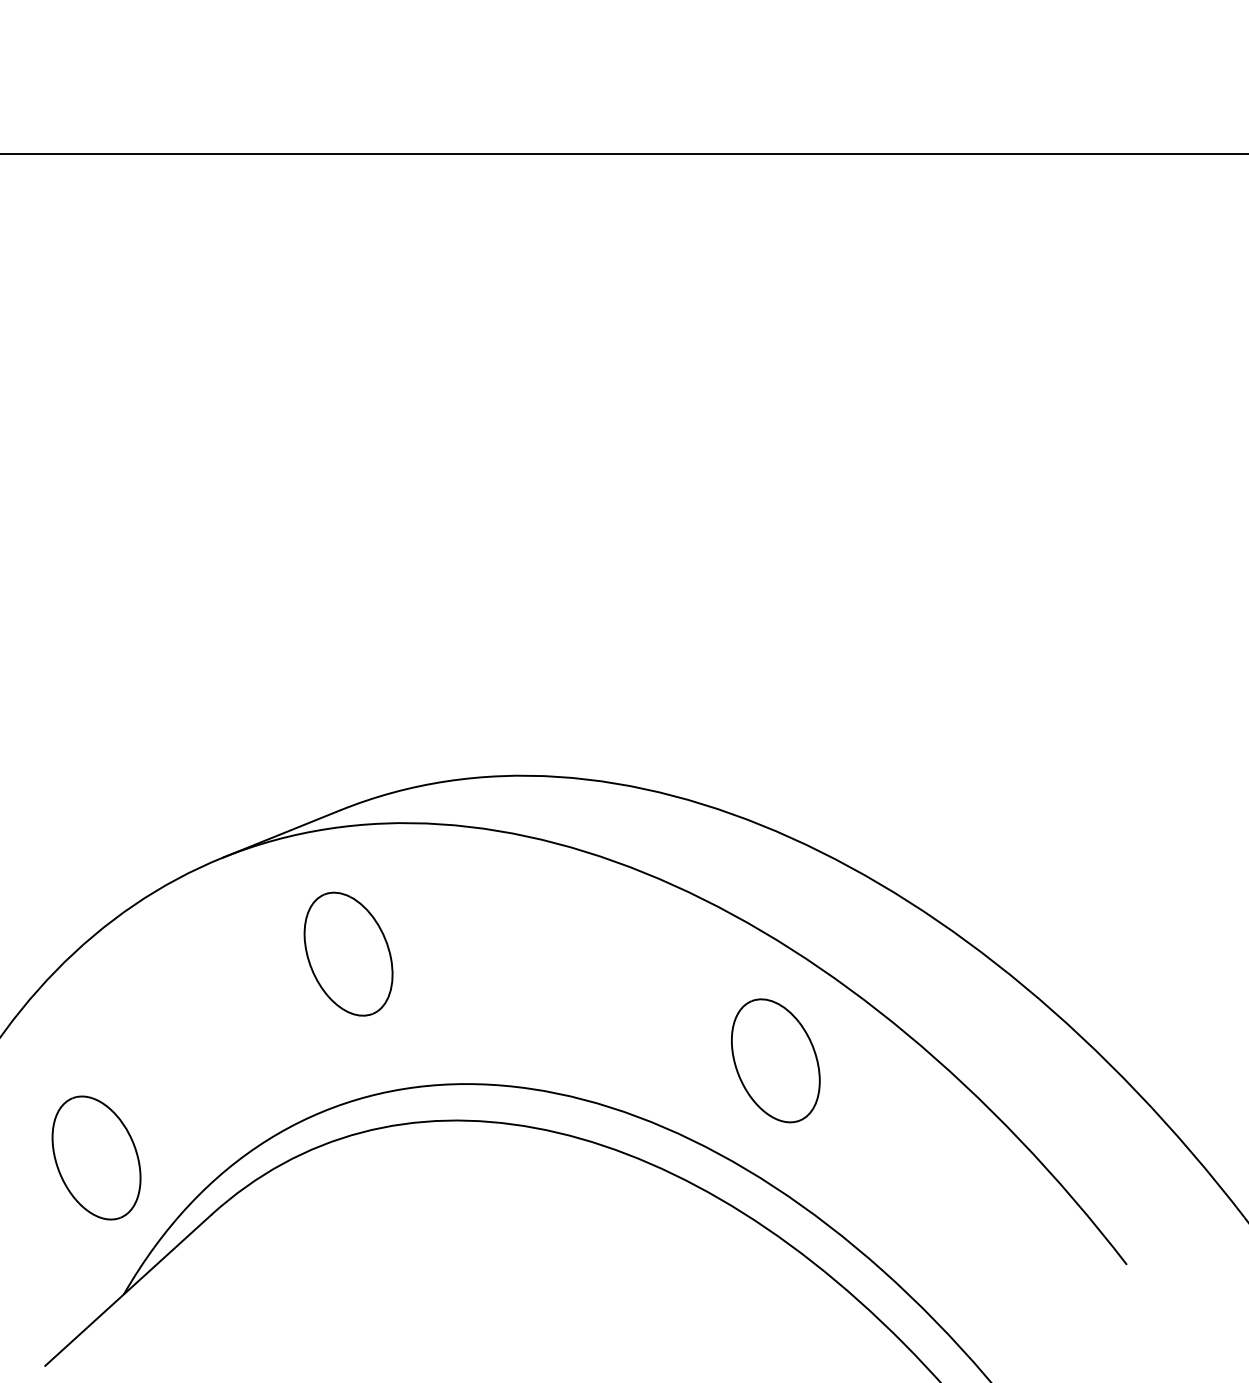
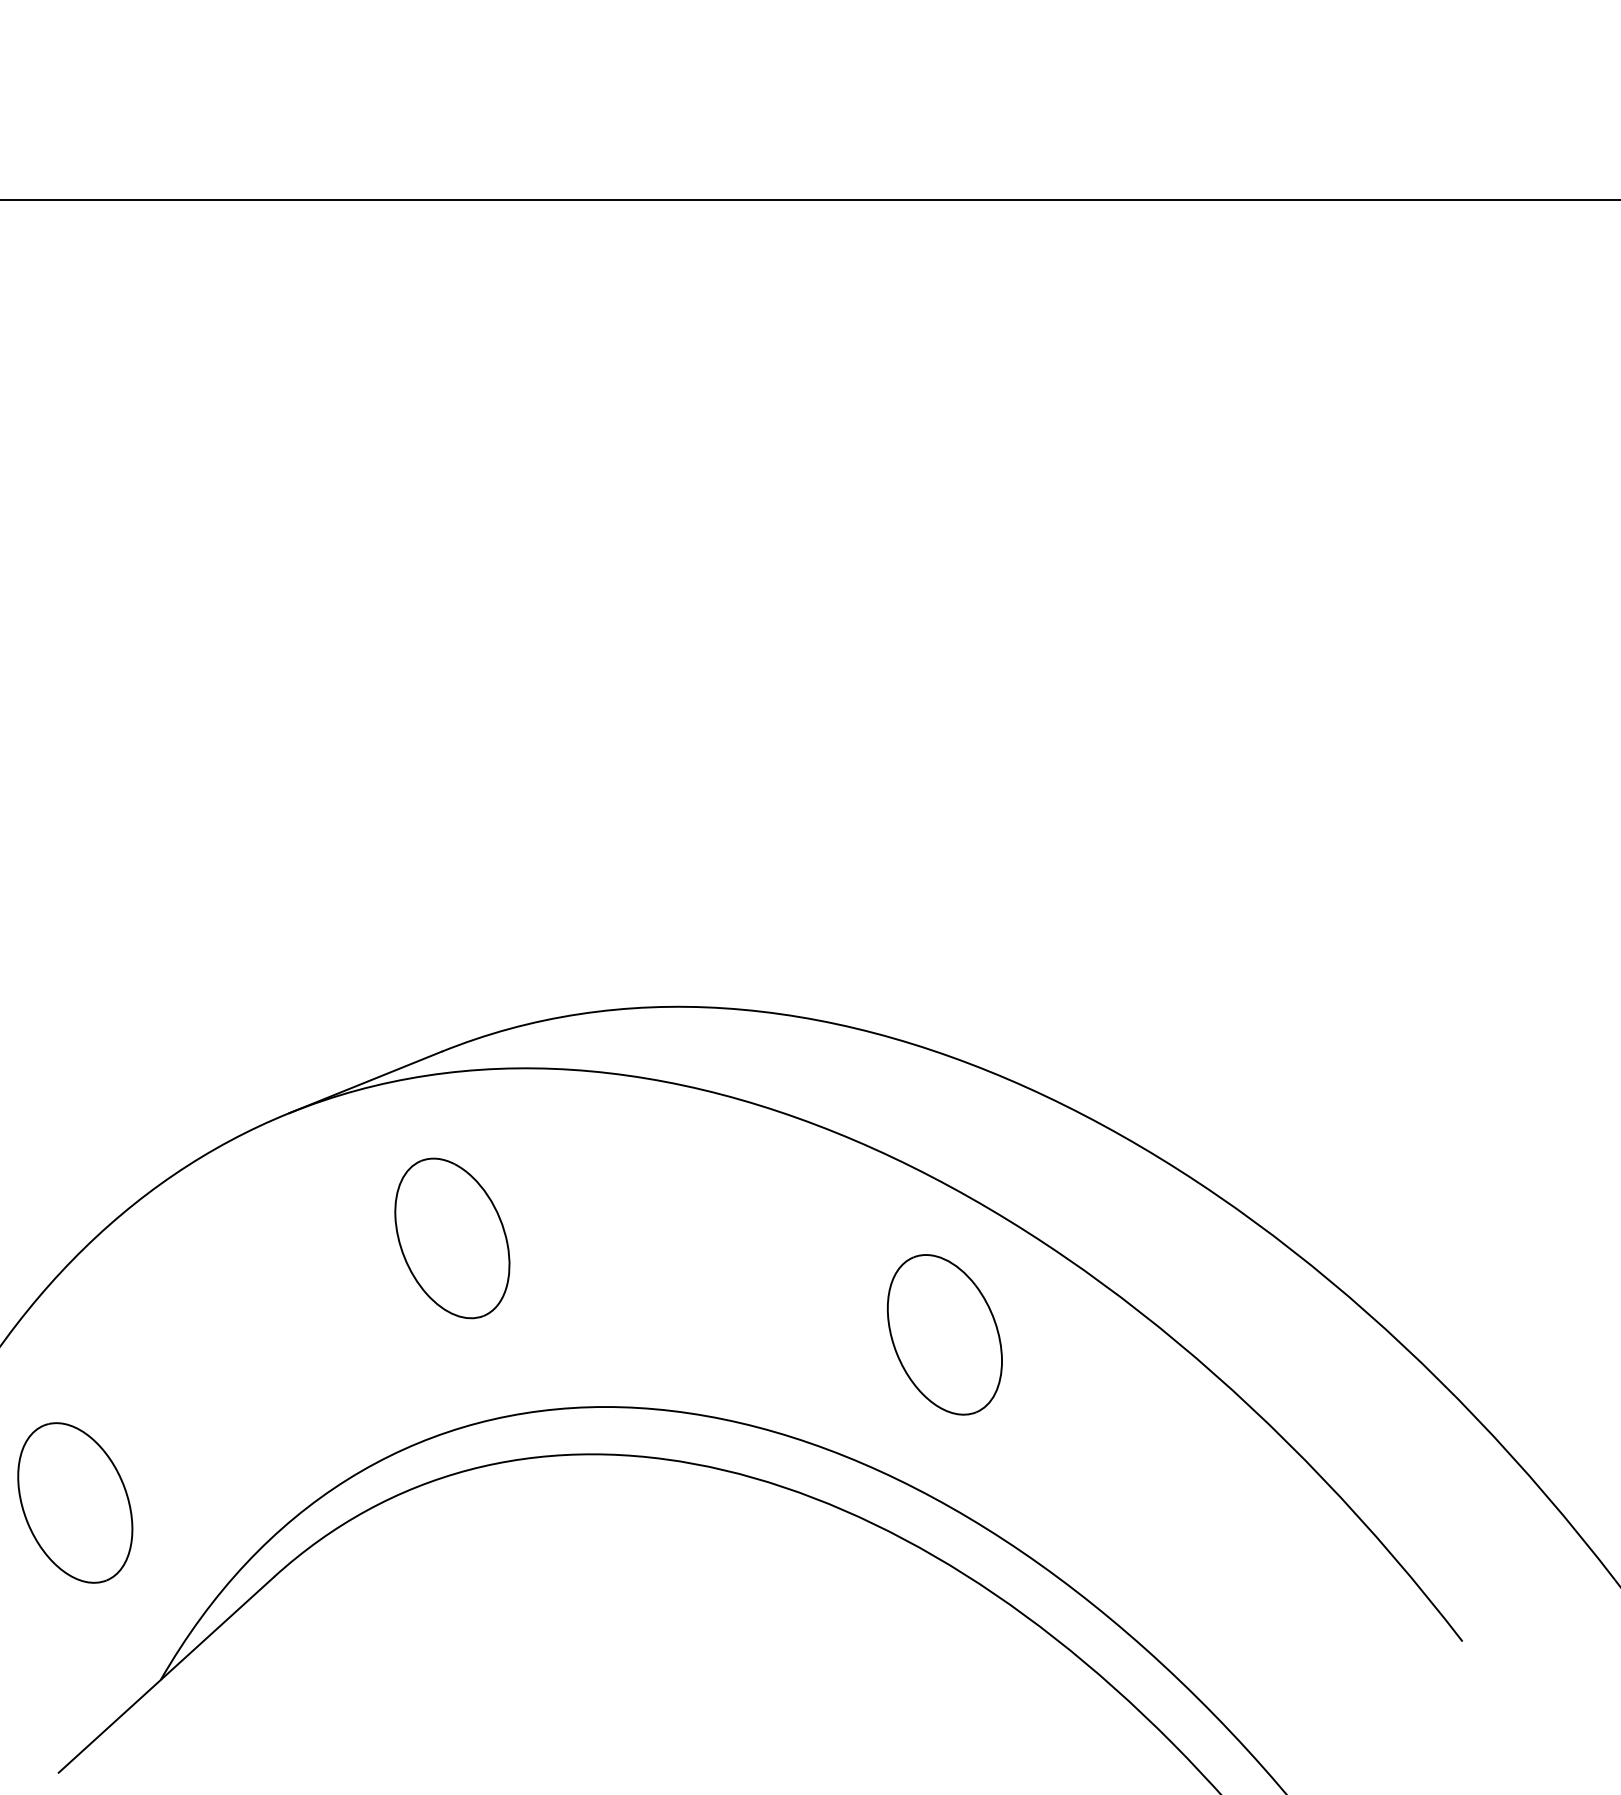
part: (775, 1060) -> (944, 1334), moved
part: (96, 1157) -> (75, 1502), moved

